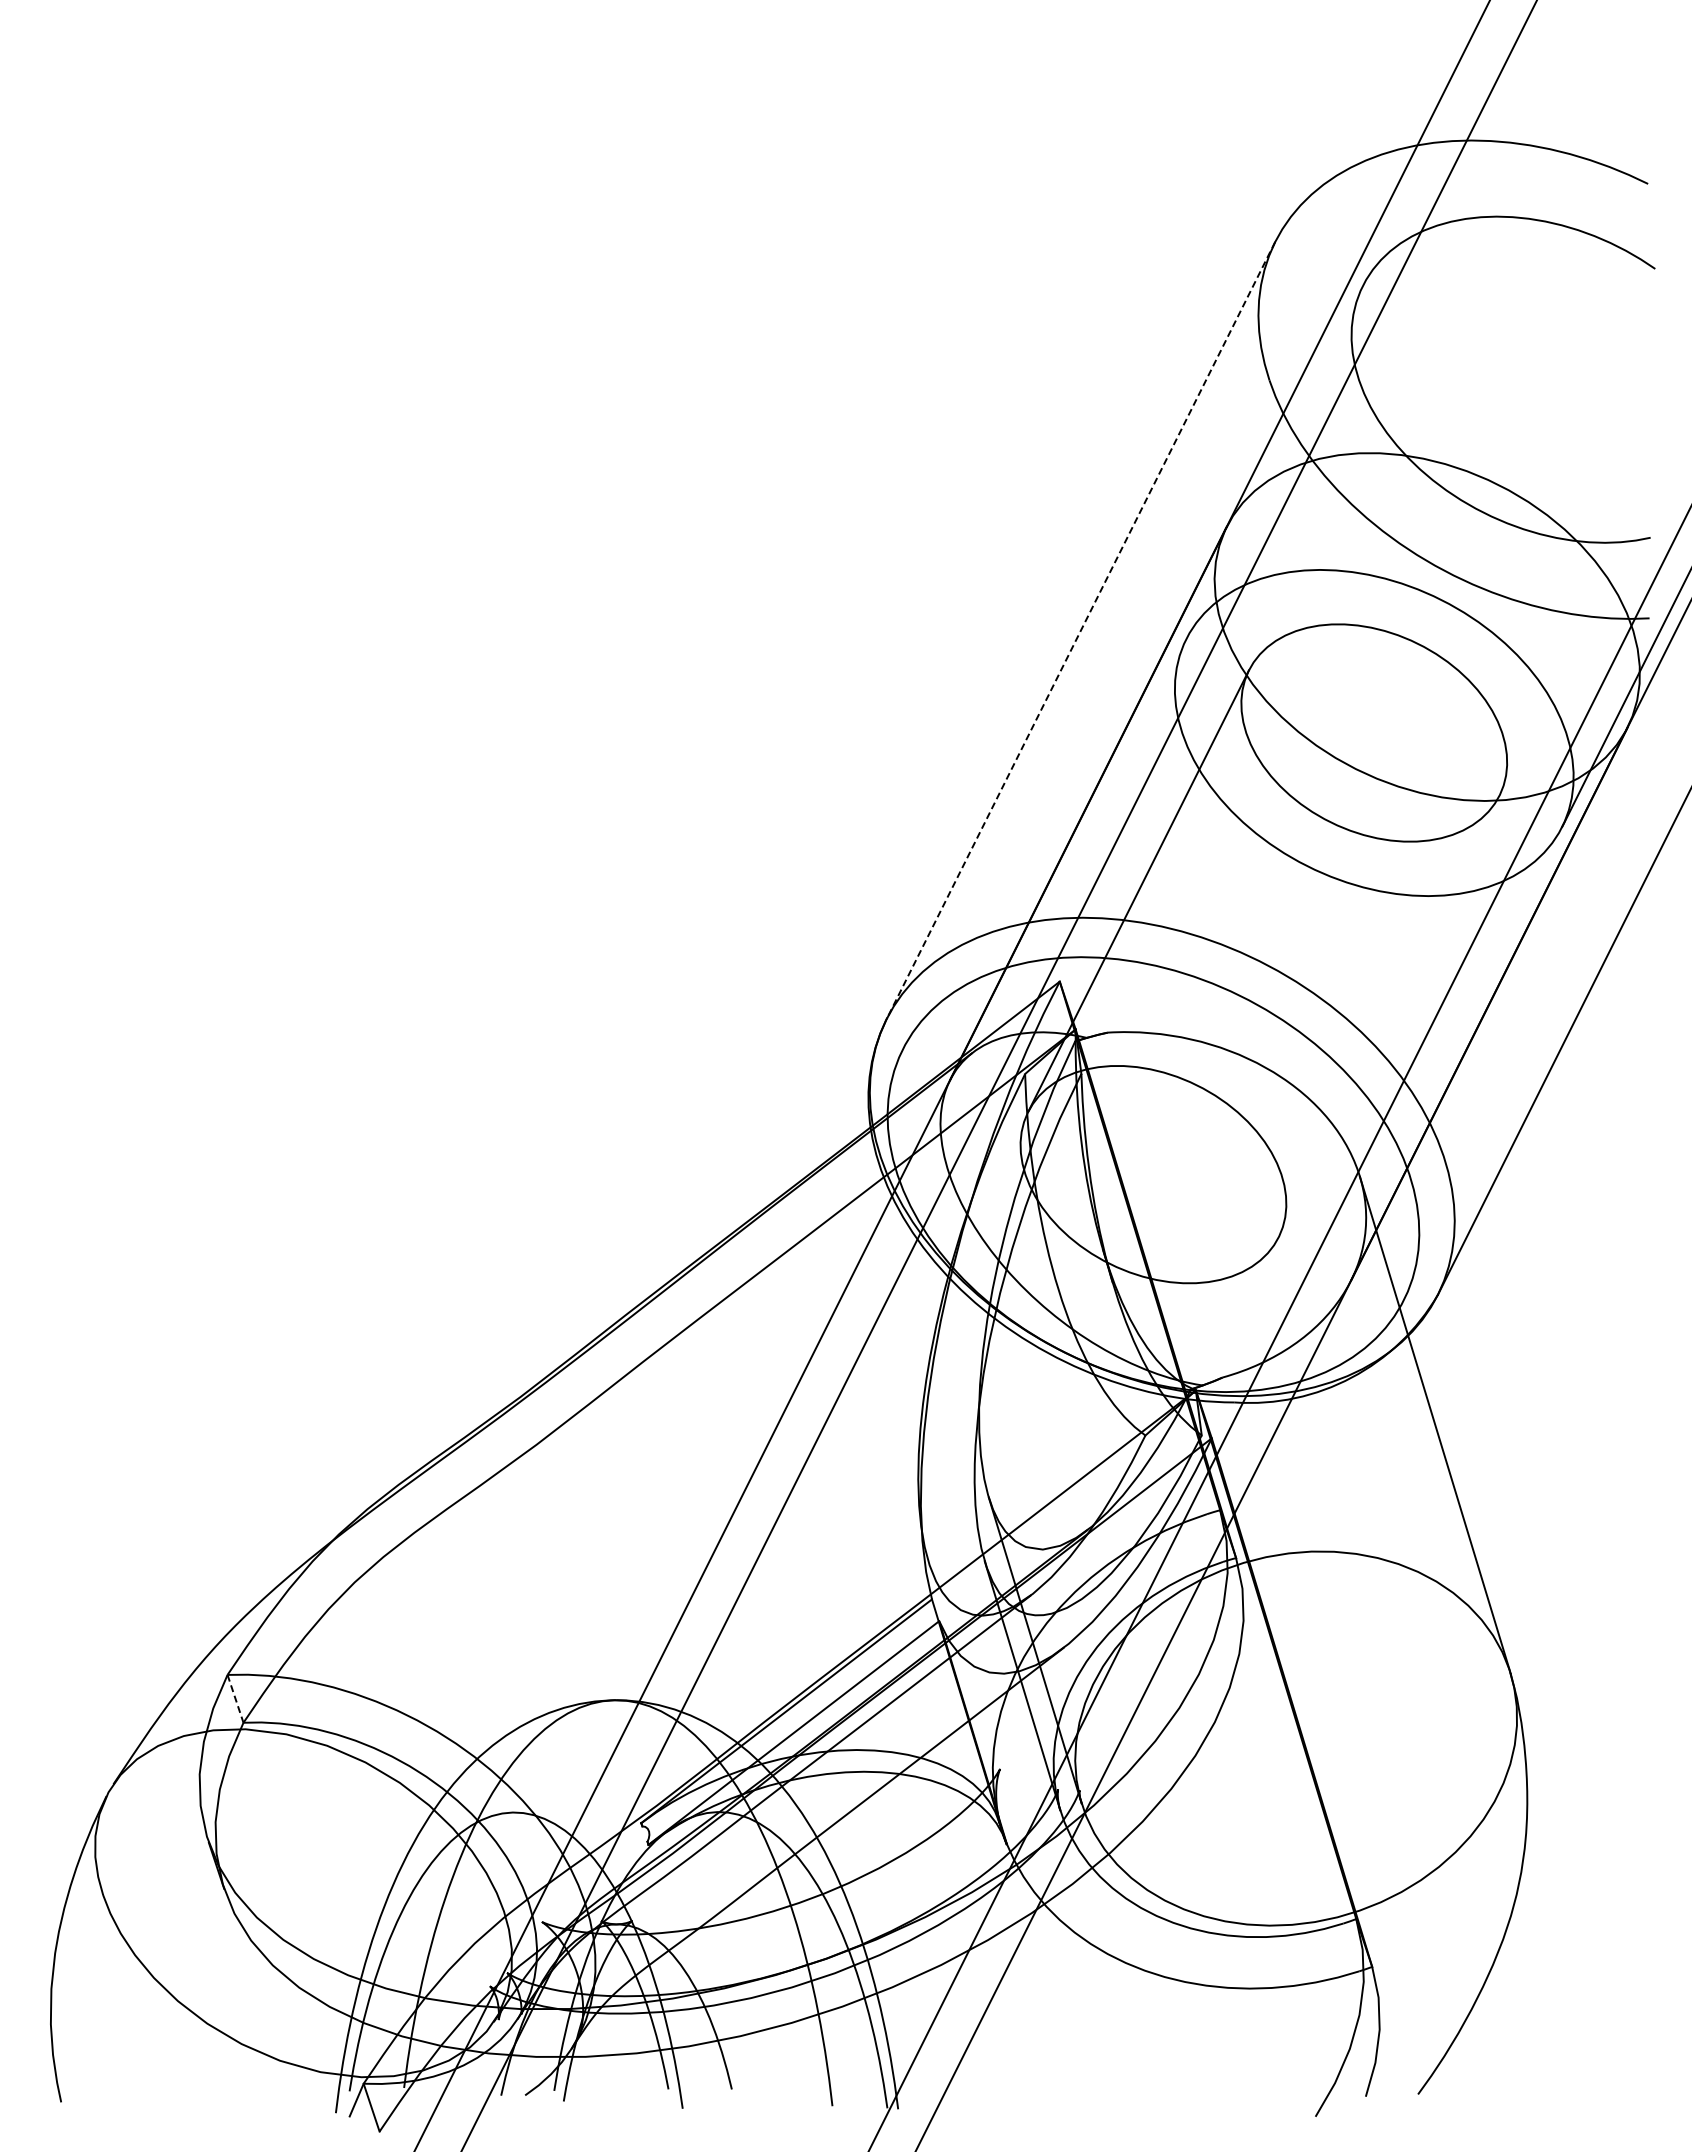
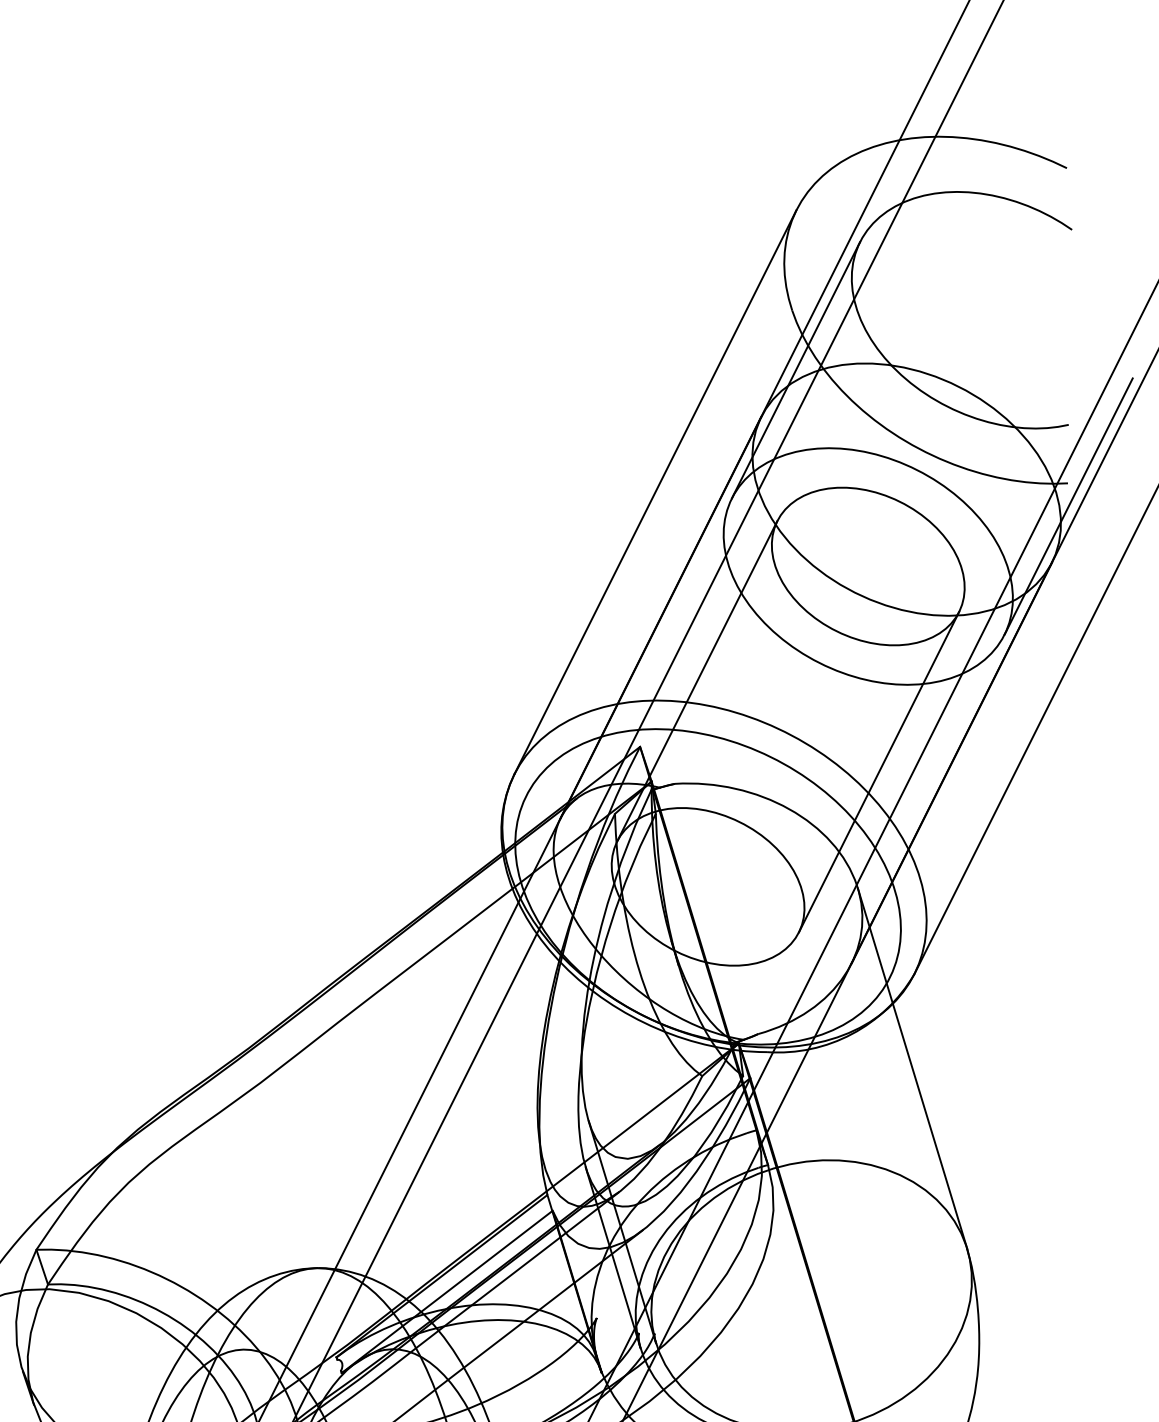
line: (1274, 462) -> (795, 370), added
line: (1080, 630) -> (655, 492), dashed -> solid
line: (1388, 1016) -> (878, 772), added
line: (235, 1699) -> (42, 1267), dashed -> solid

